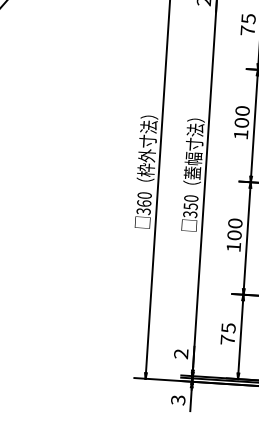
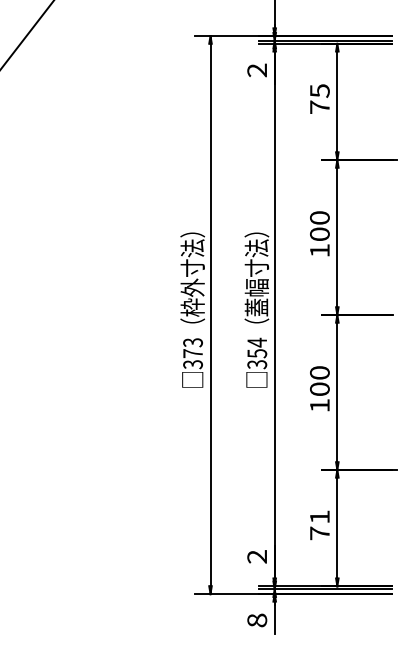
text: (191, 198) -> (257, 342), 350 -> 354
text: (144, 199) -> (192, 348), 360 -> 373
text: (228, 328) -> (319, 517), 75 -> 71
text: (178, 400) -> (257, 620), 3 -> 8

